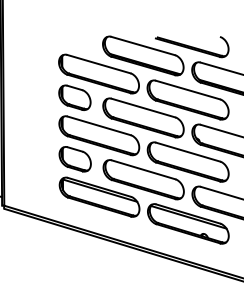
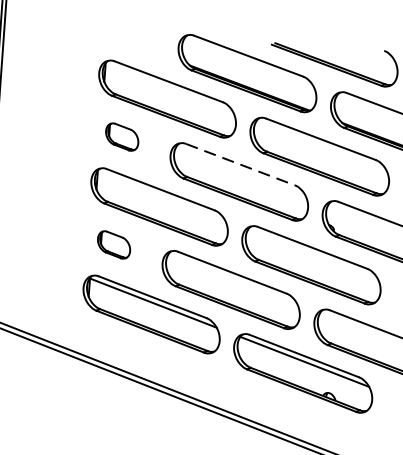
part: (74, 97) -> (121, 136), size x0.6
line: (143, 108) -> (240, 165), solid -> dashed
part: (74, 159) -> (112, 245), size x0.6

